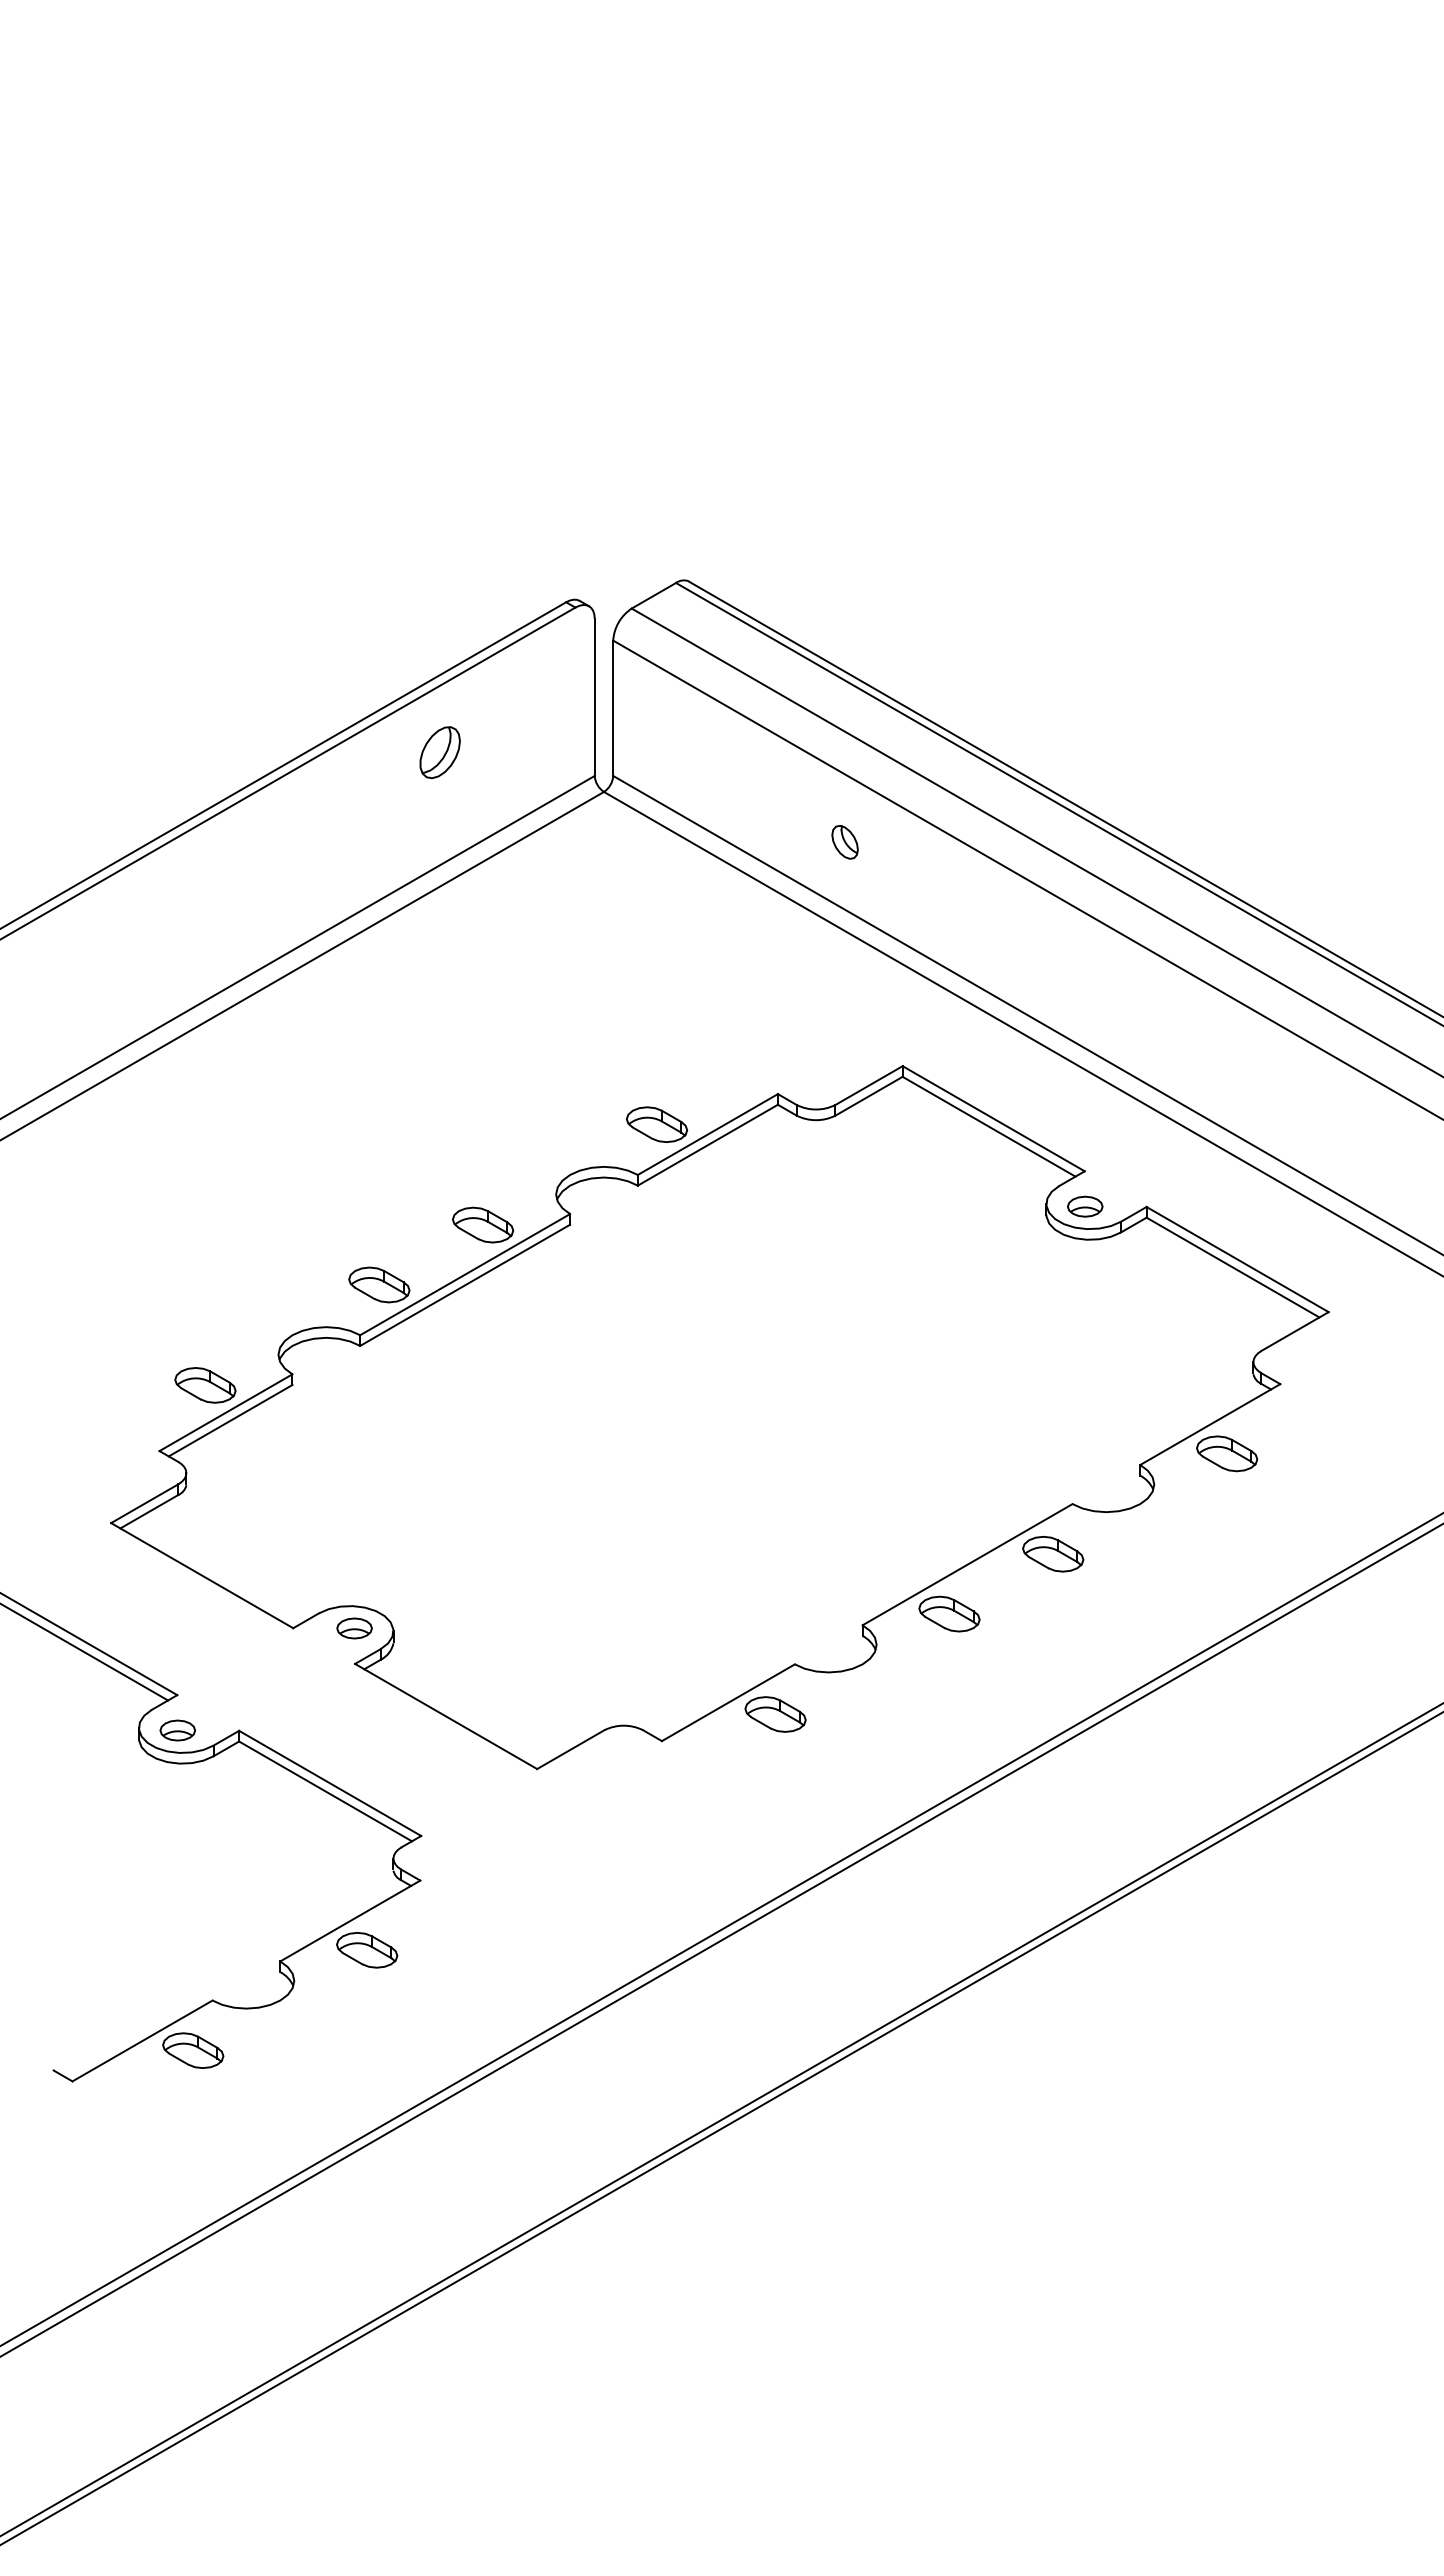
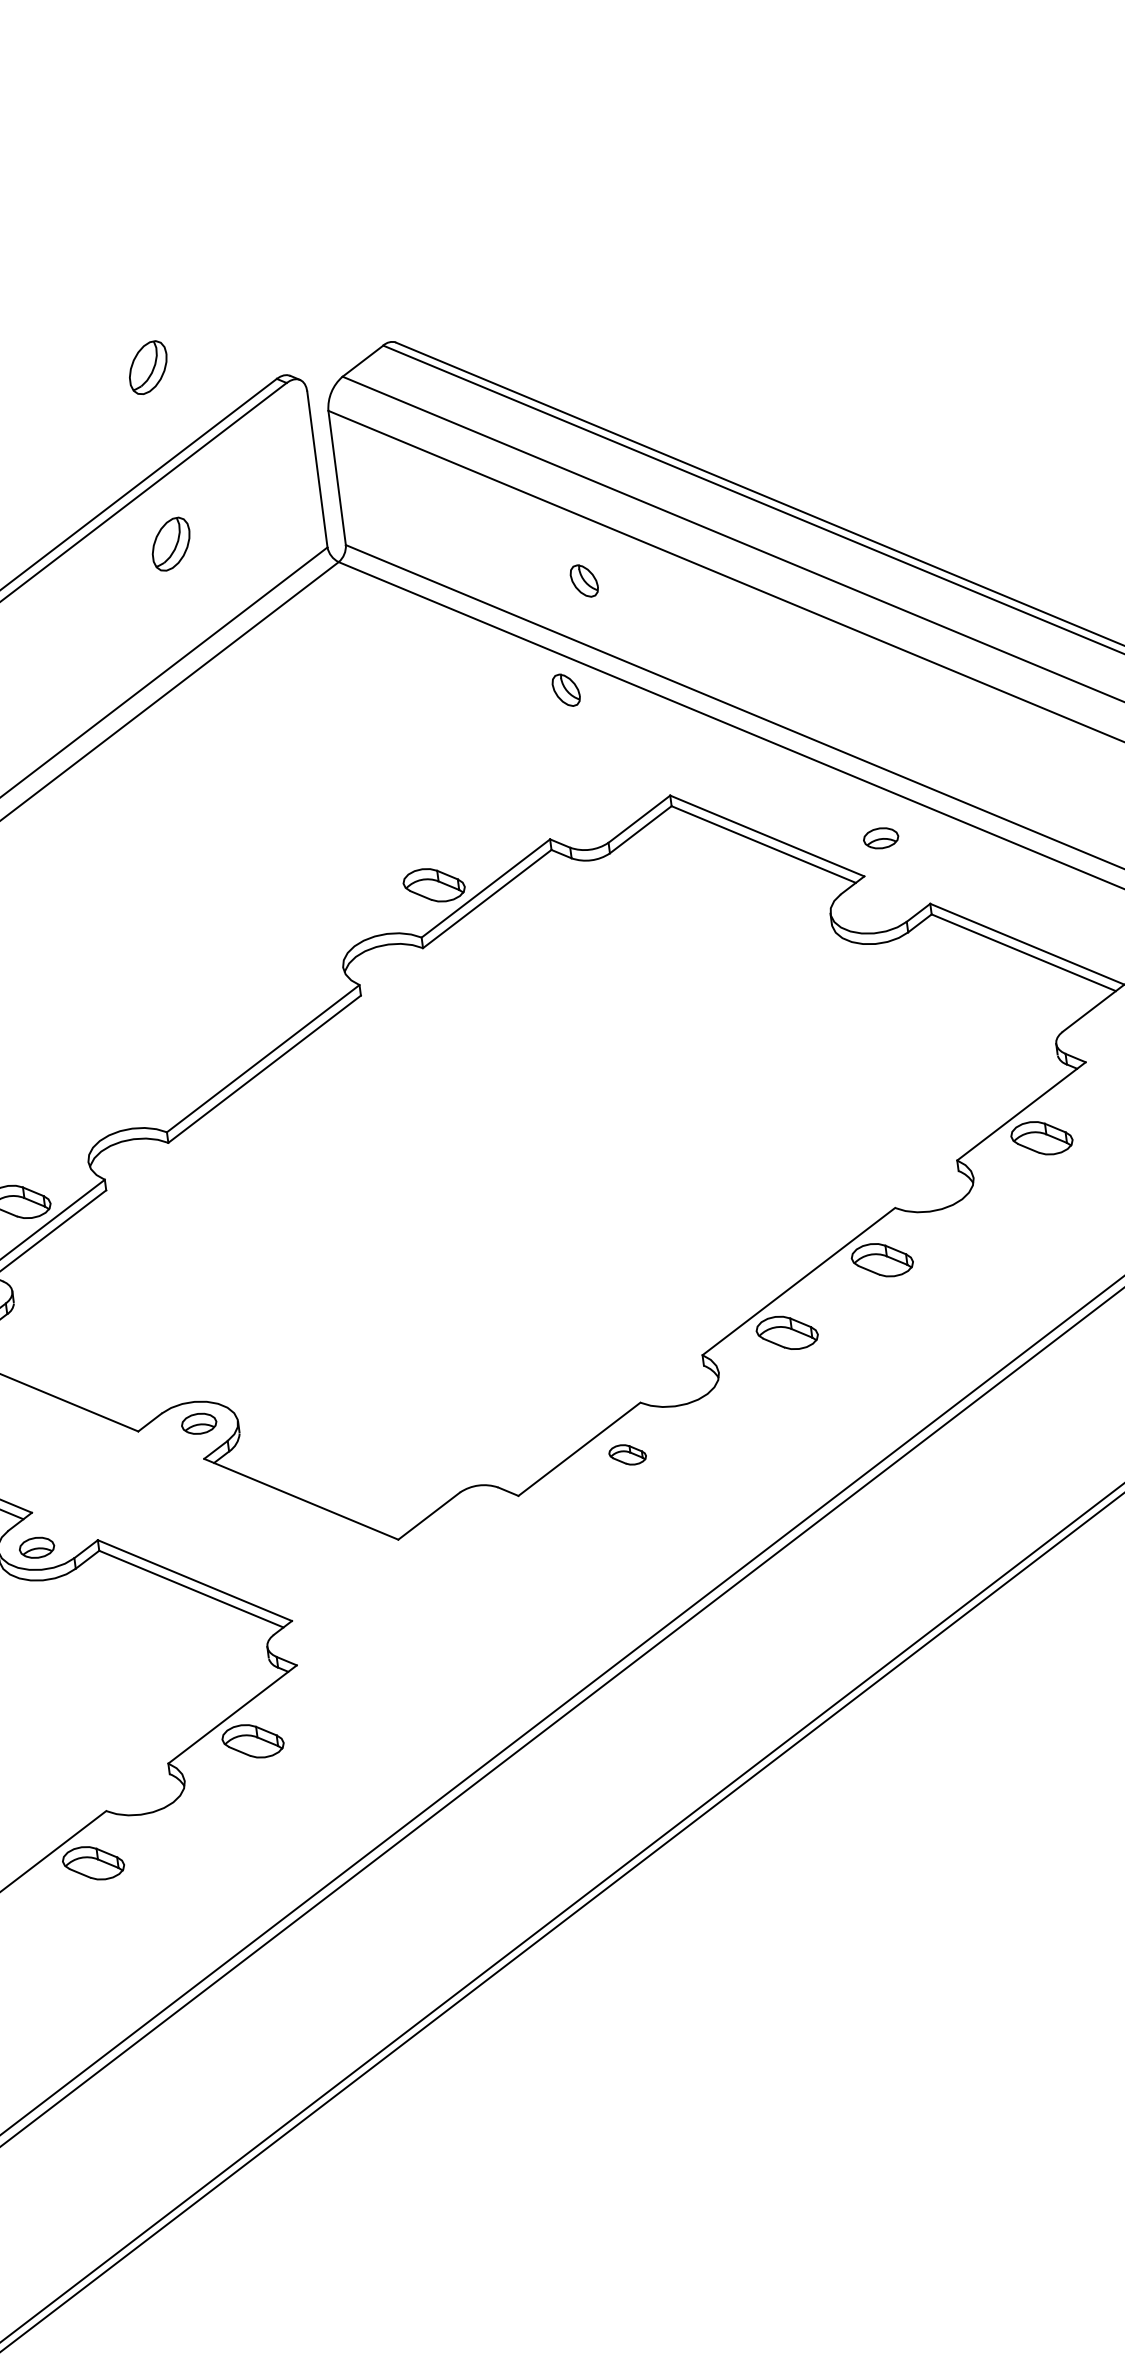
part: (439, 574) -> (147, 367), added
part: (812, 948) -> (565, 690), added
part: (1085, 1206) -> (881, 838), moved
part: (483, 1224) -> (274, 1006), removed
part: (379, 1284) -> (179, 1079), removed
part: (775, 1714) -> (627, 1454), size x0.6

